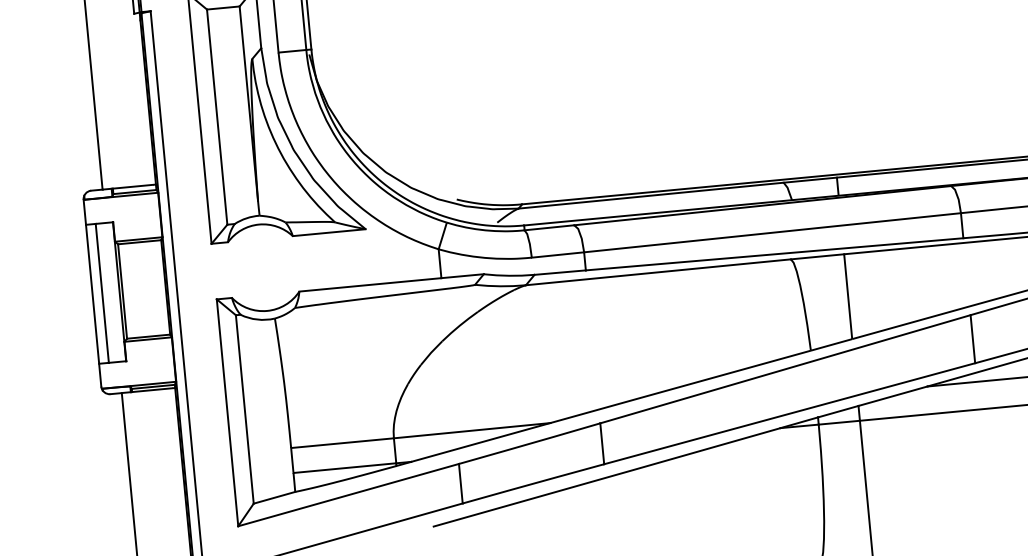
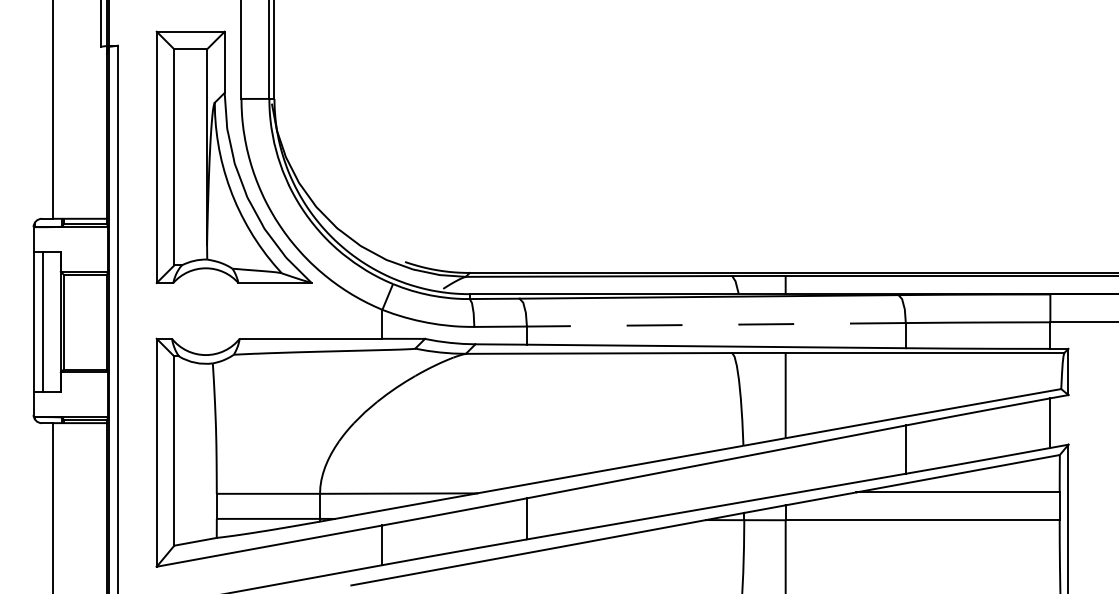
line: (771, 232) -> (715, 324), solid -> dashed

